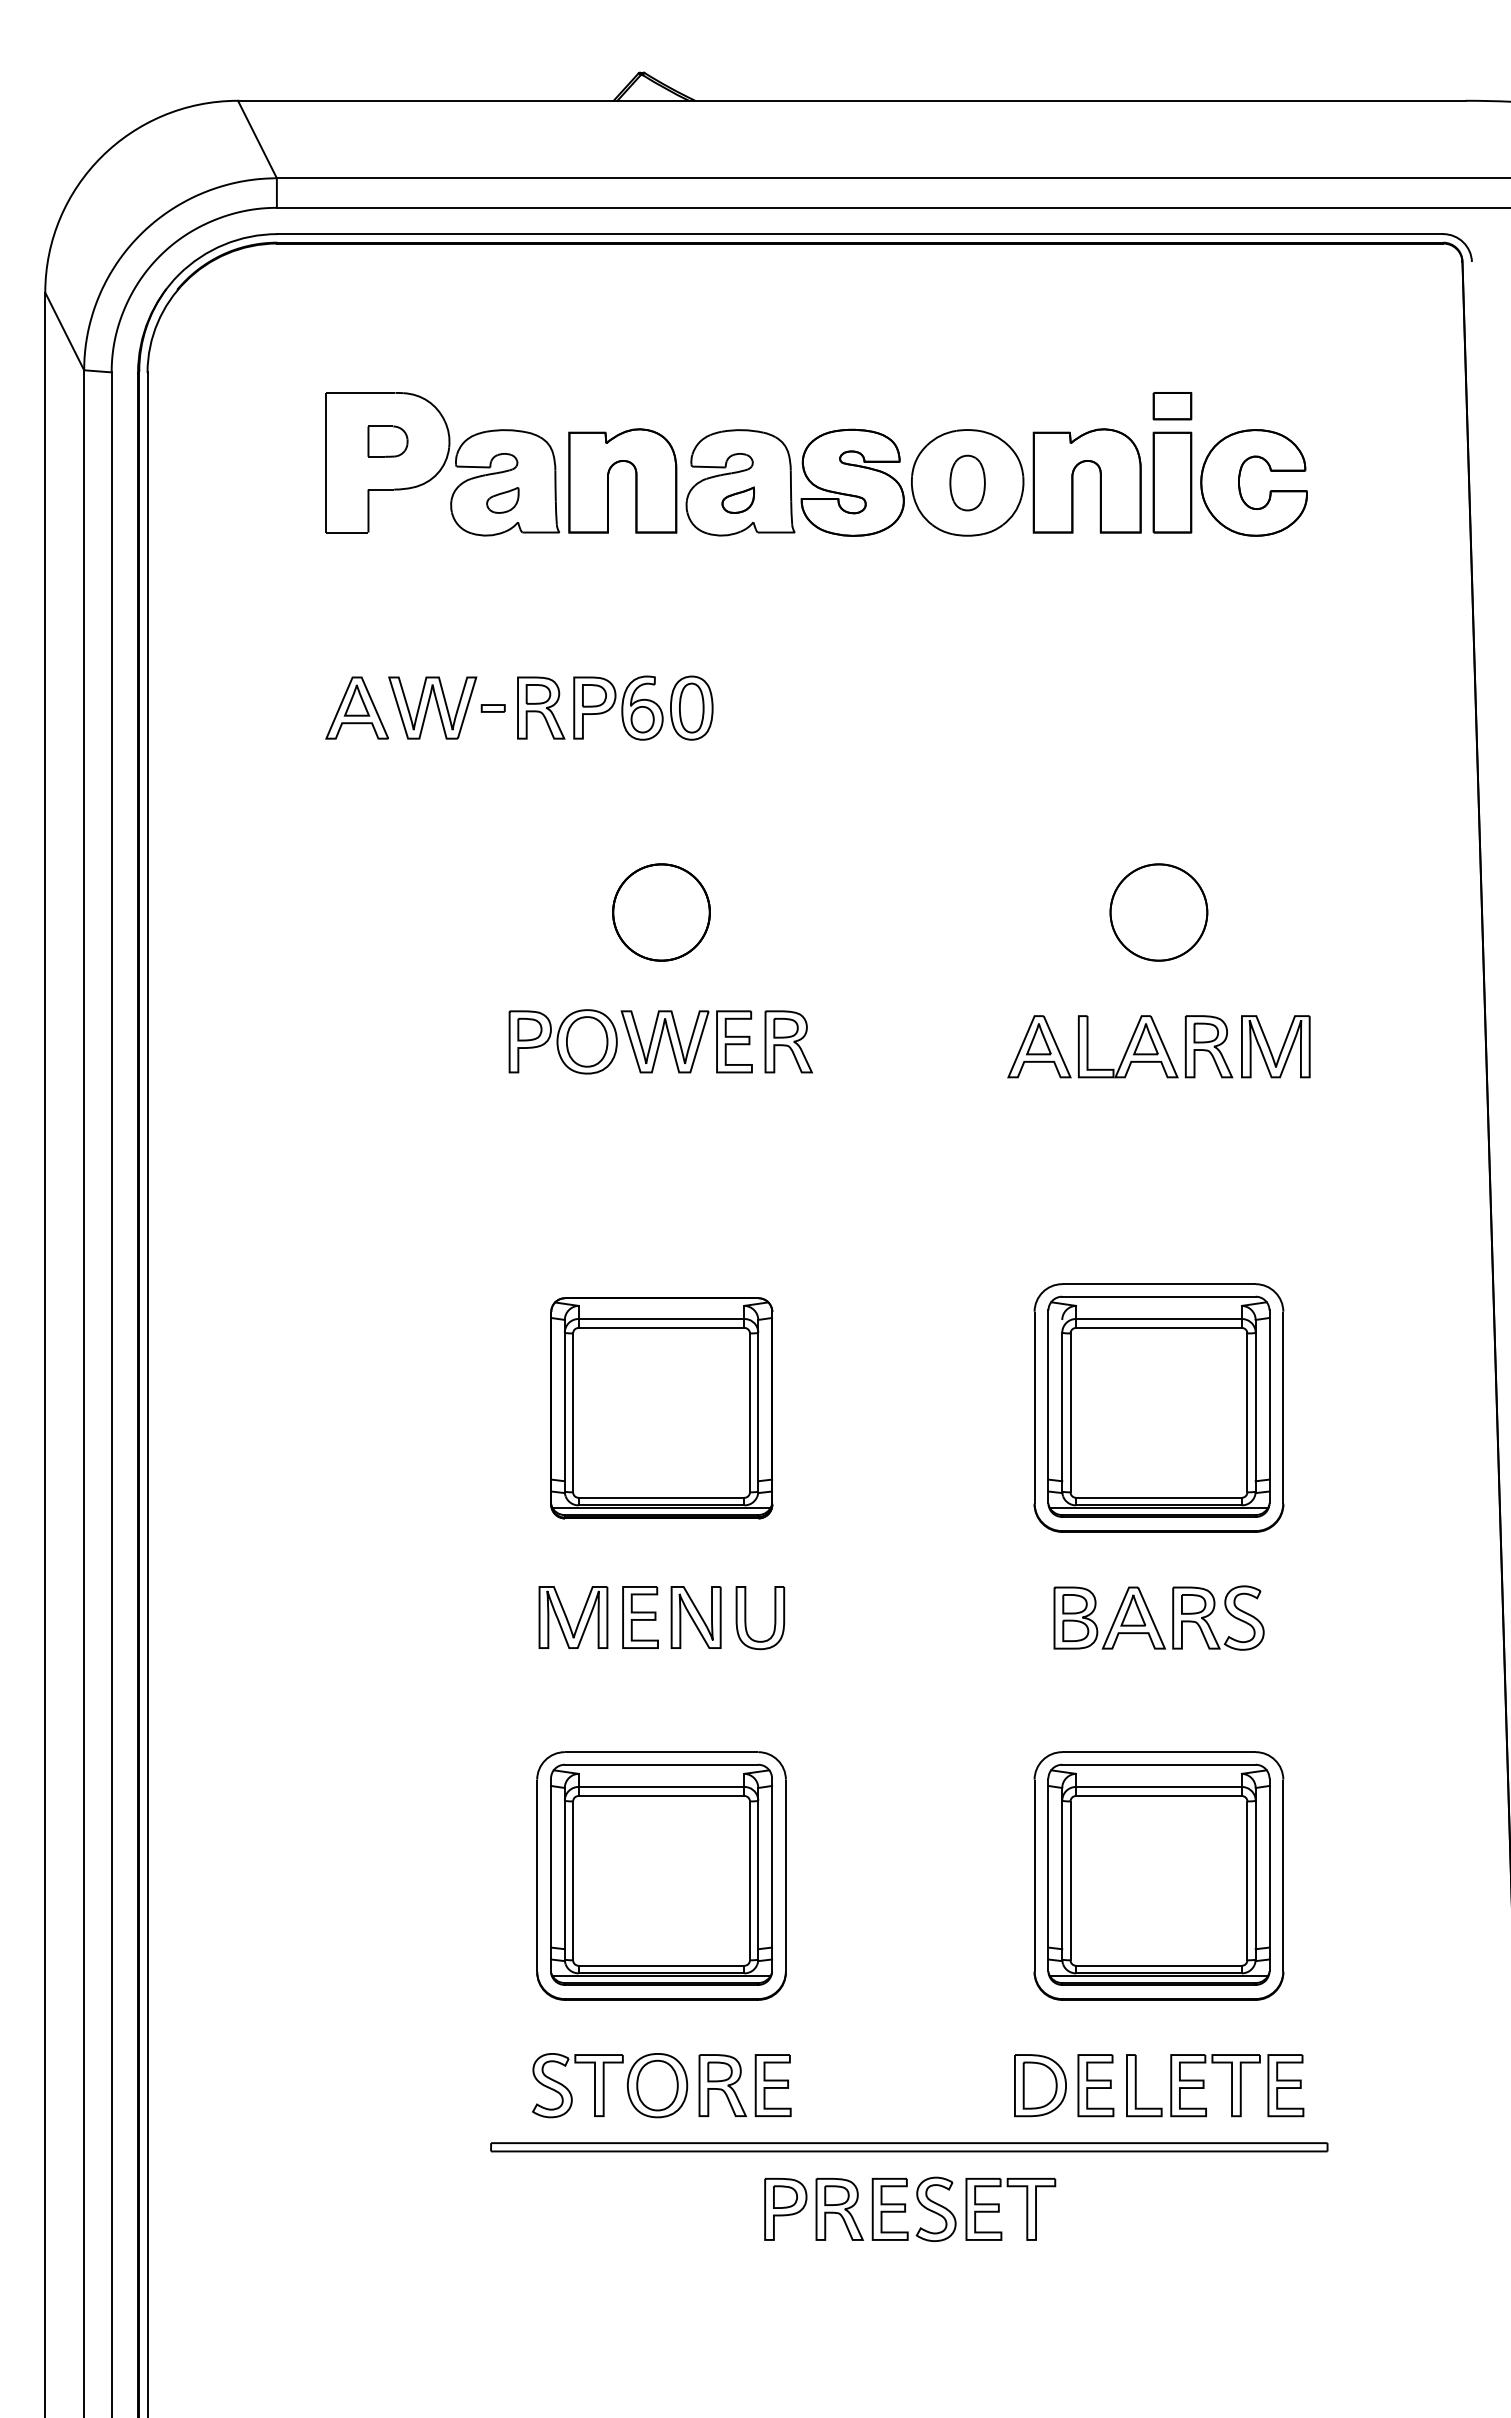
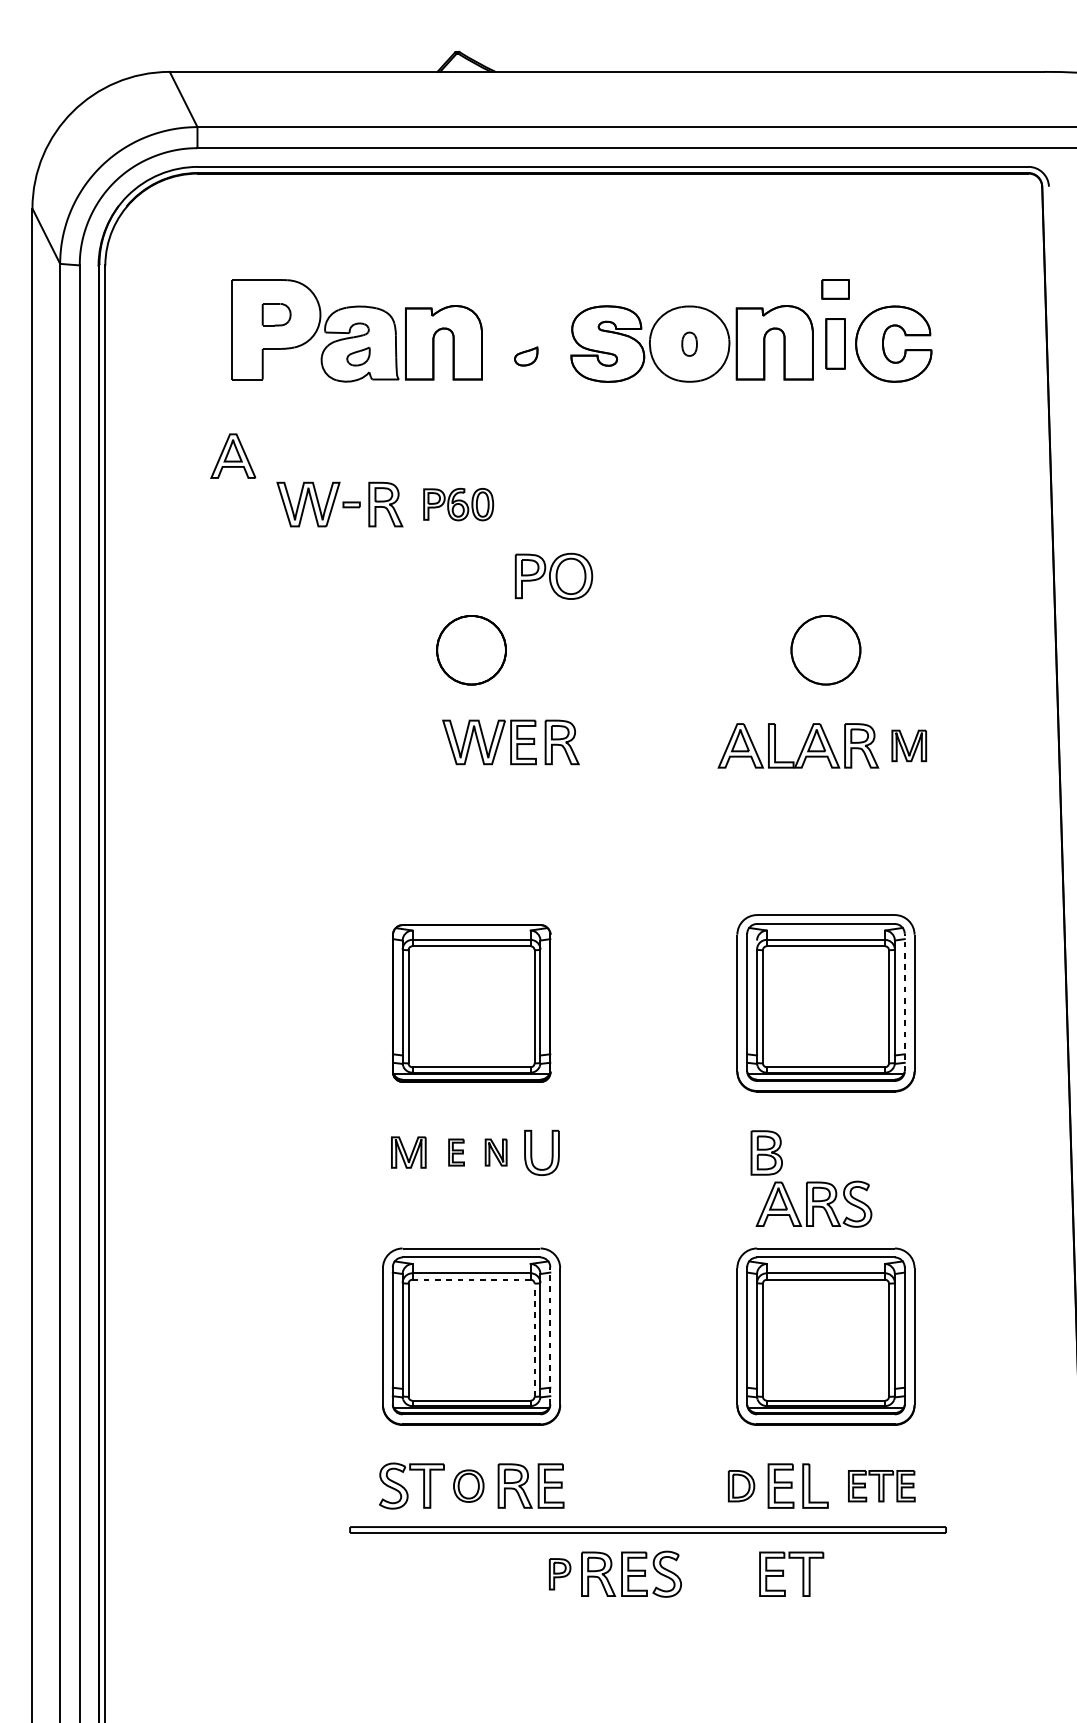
part: (740, 482) -> (527, 343), removed
part: (967, 482) -> (689, 343), size x0.6
part: (1172, 482) -> (835, 343), size x0.7
part: (356, 707) -> (232, 455), moved
part: (643, 707) -> (458, 504), size x0.7
part: (562, 1041) -> (553, 576), moved
part: (1275, 1046) -> (909, 745), size x0.7
line: (1269, 1406) -> (904, 1002), solid -> dashed
part: (573, 1617) -> (408, 1152), size x0.7
part: (640, 1617) -> (456, 1152), size x0.6
part: (695, 1617) -> (495, 1152), size x0.6
part: (1182, 1617) -> (813, 1203), moved
line: (661, 1795) -> (471, 1279), solid -> dashed
line: (772, 1874) -> (550, 1335), solid -> dashed
line: (749, 1880) -> (534, 1339), solid -> dashed
part: (657, 2085) -> (468, 1486), size x0.7
part: (1040, 2085) -> (741, 1486), size x0.7
part: (1237, 2085) -> (881, 1486), size x0.7
part: (785, 2209) -> (559, 1574), size x0.7
part: (999, 2209) -> (783, 1574), moved

